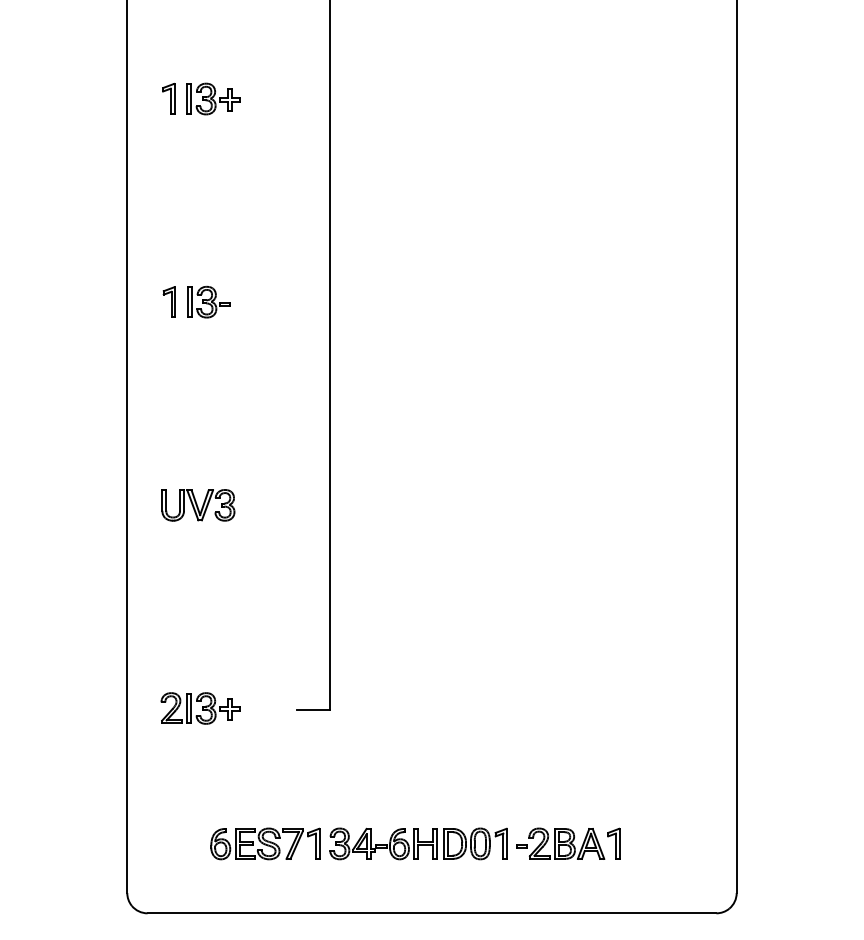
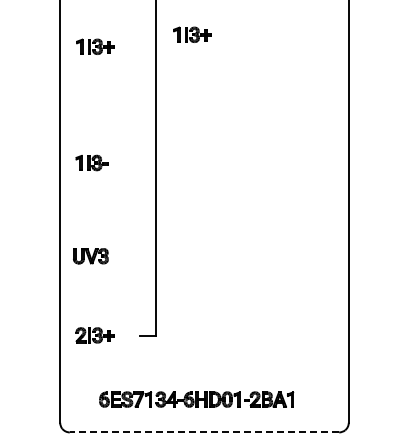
part: (406, 72) -> (192, 34), added
part: (195, 301) -> (91, 162), moved
part: (197, 505) -> (90, 256), moved
line: (432, 913) -> (204, 432), solid -> dashed

